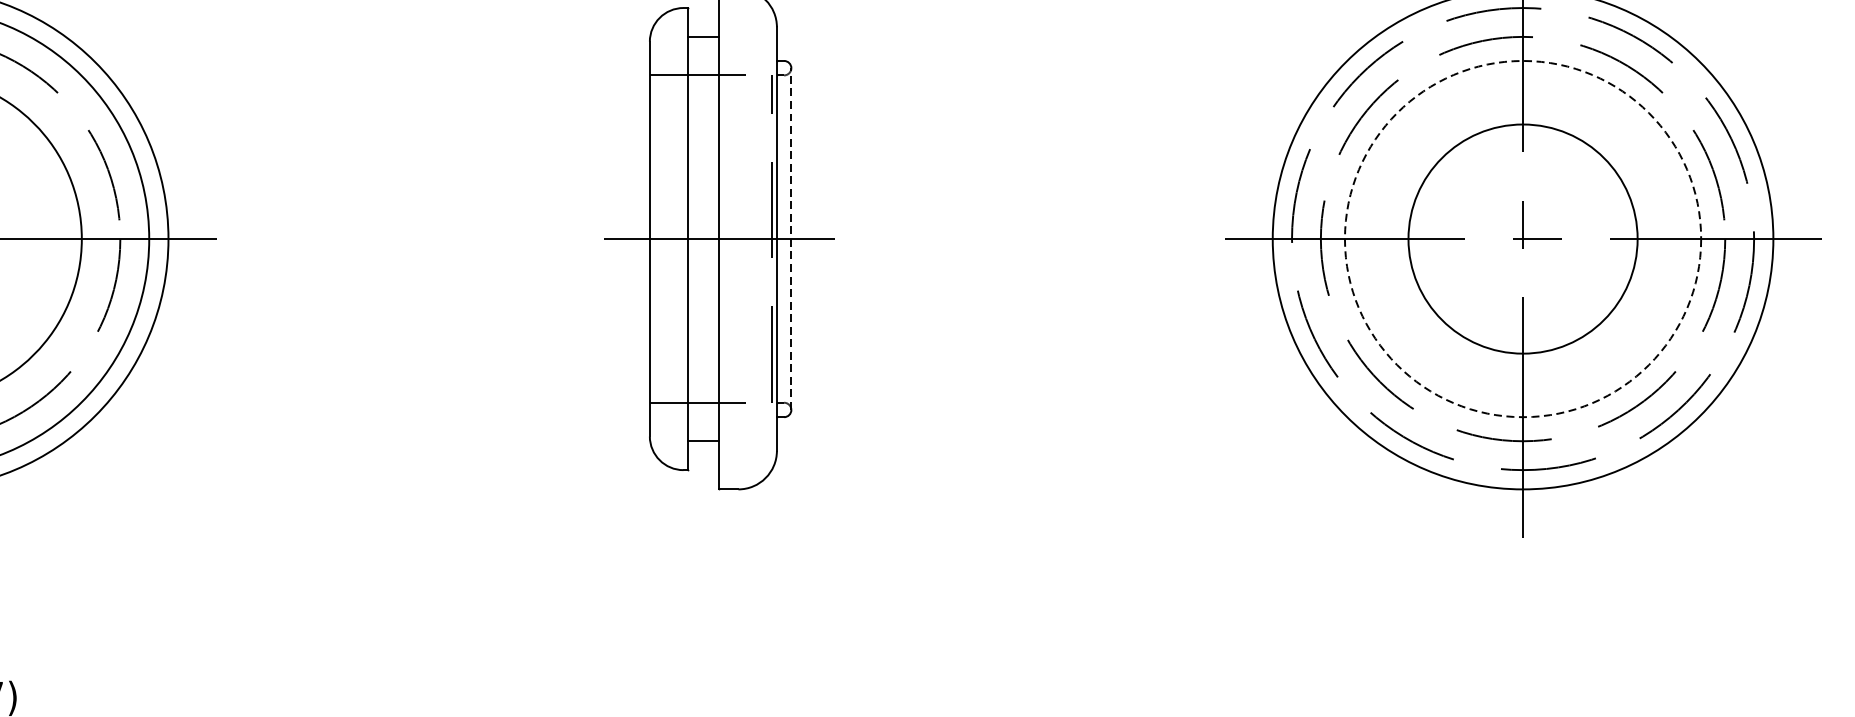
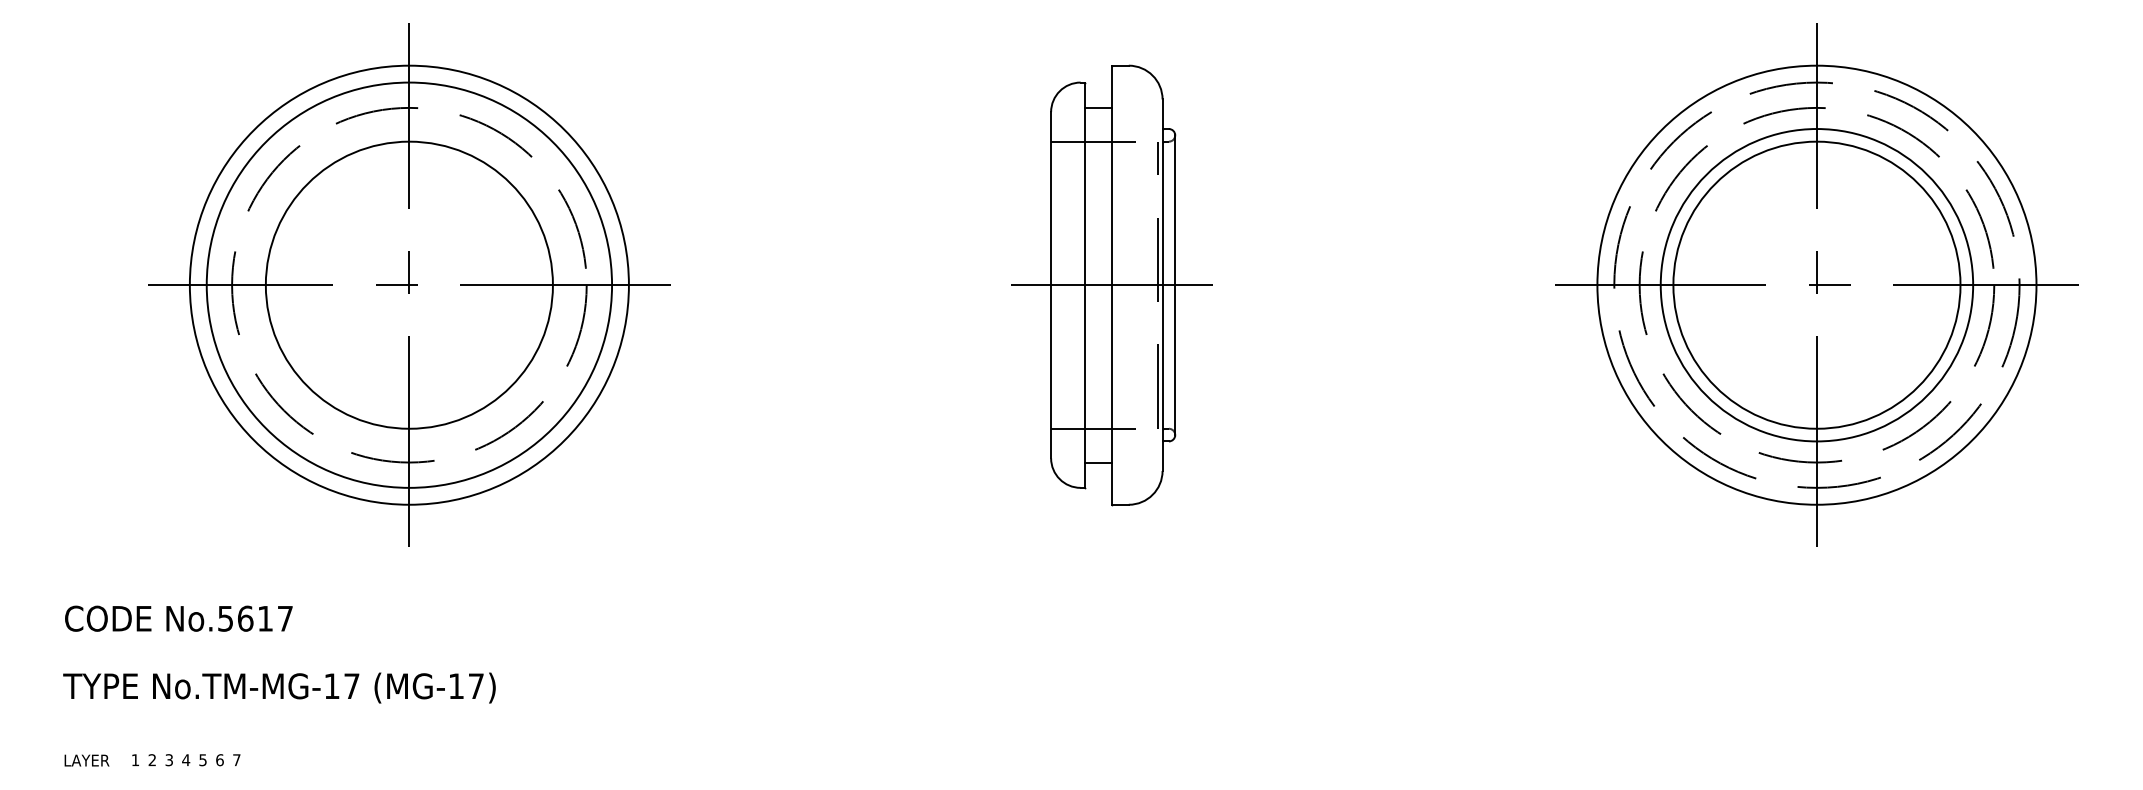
circle: (1522, 238) -> (1816, 284), size x1.43
line: (791, 239) -> (1175, 285), dashed -> solid
circle: (1522, 239) -> (1816, 285), dashed -> solid

